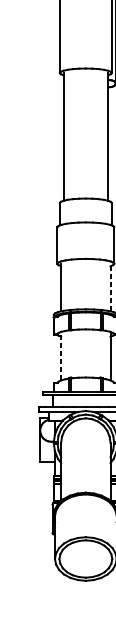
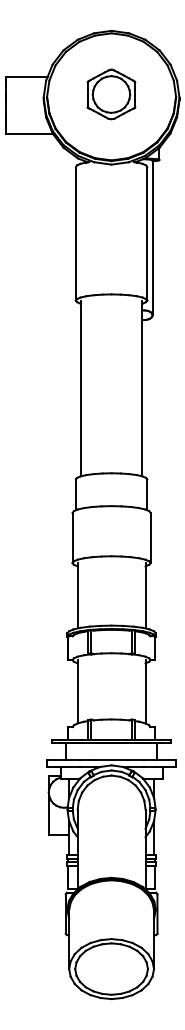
line: (110, 287) -> (145, 595), dashed -> solid
line: (61, 357) -> (77, 691), dashed -> solid

